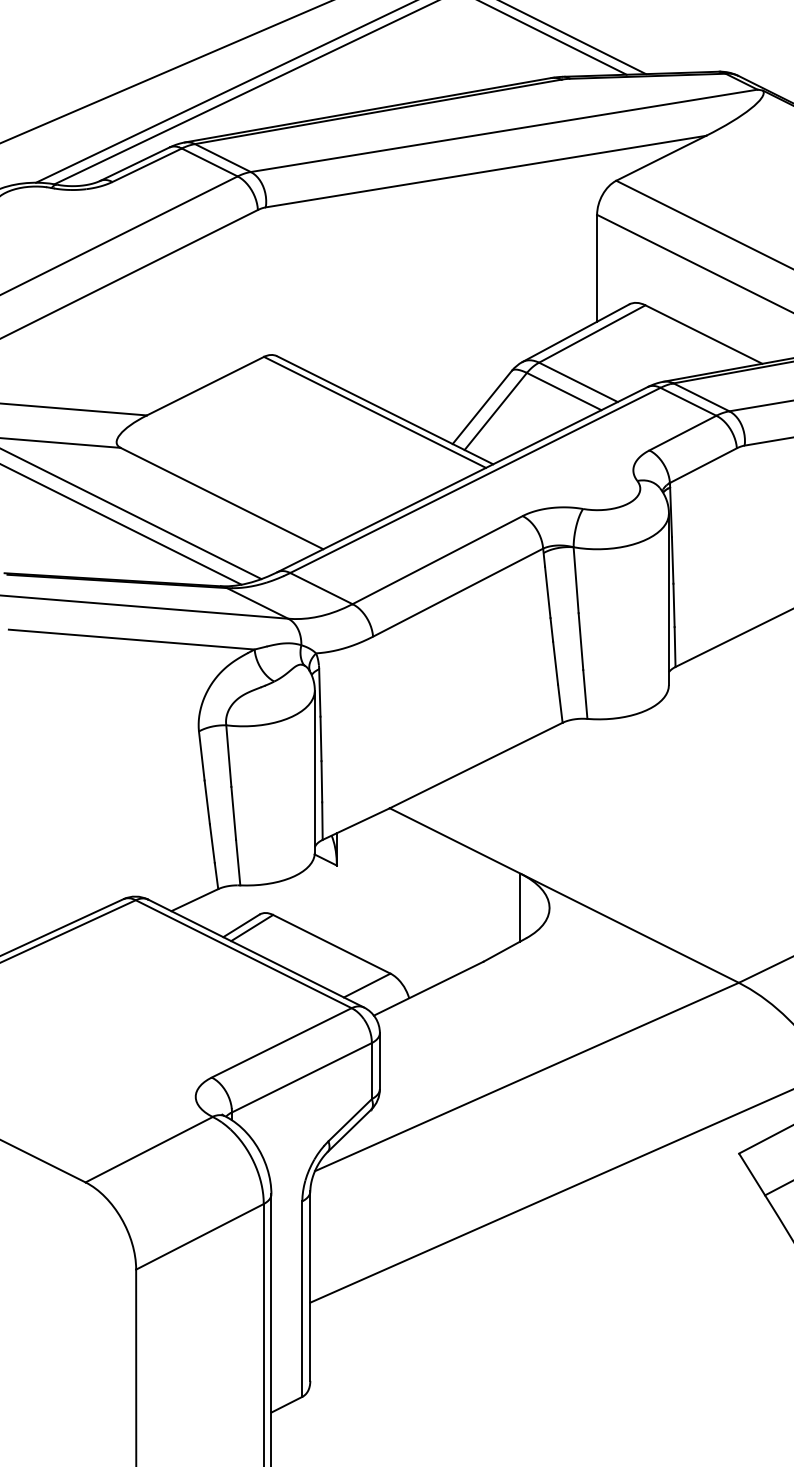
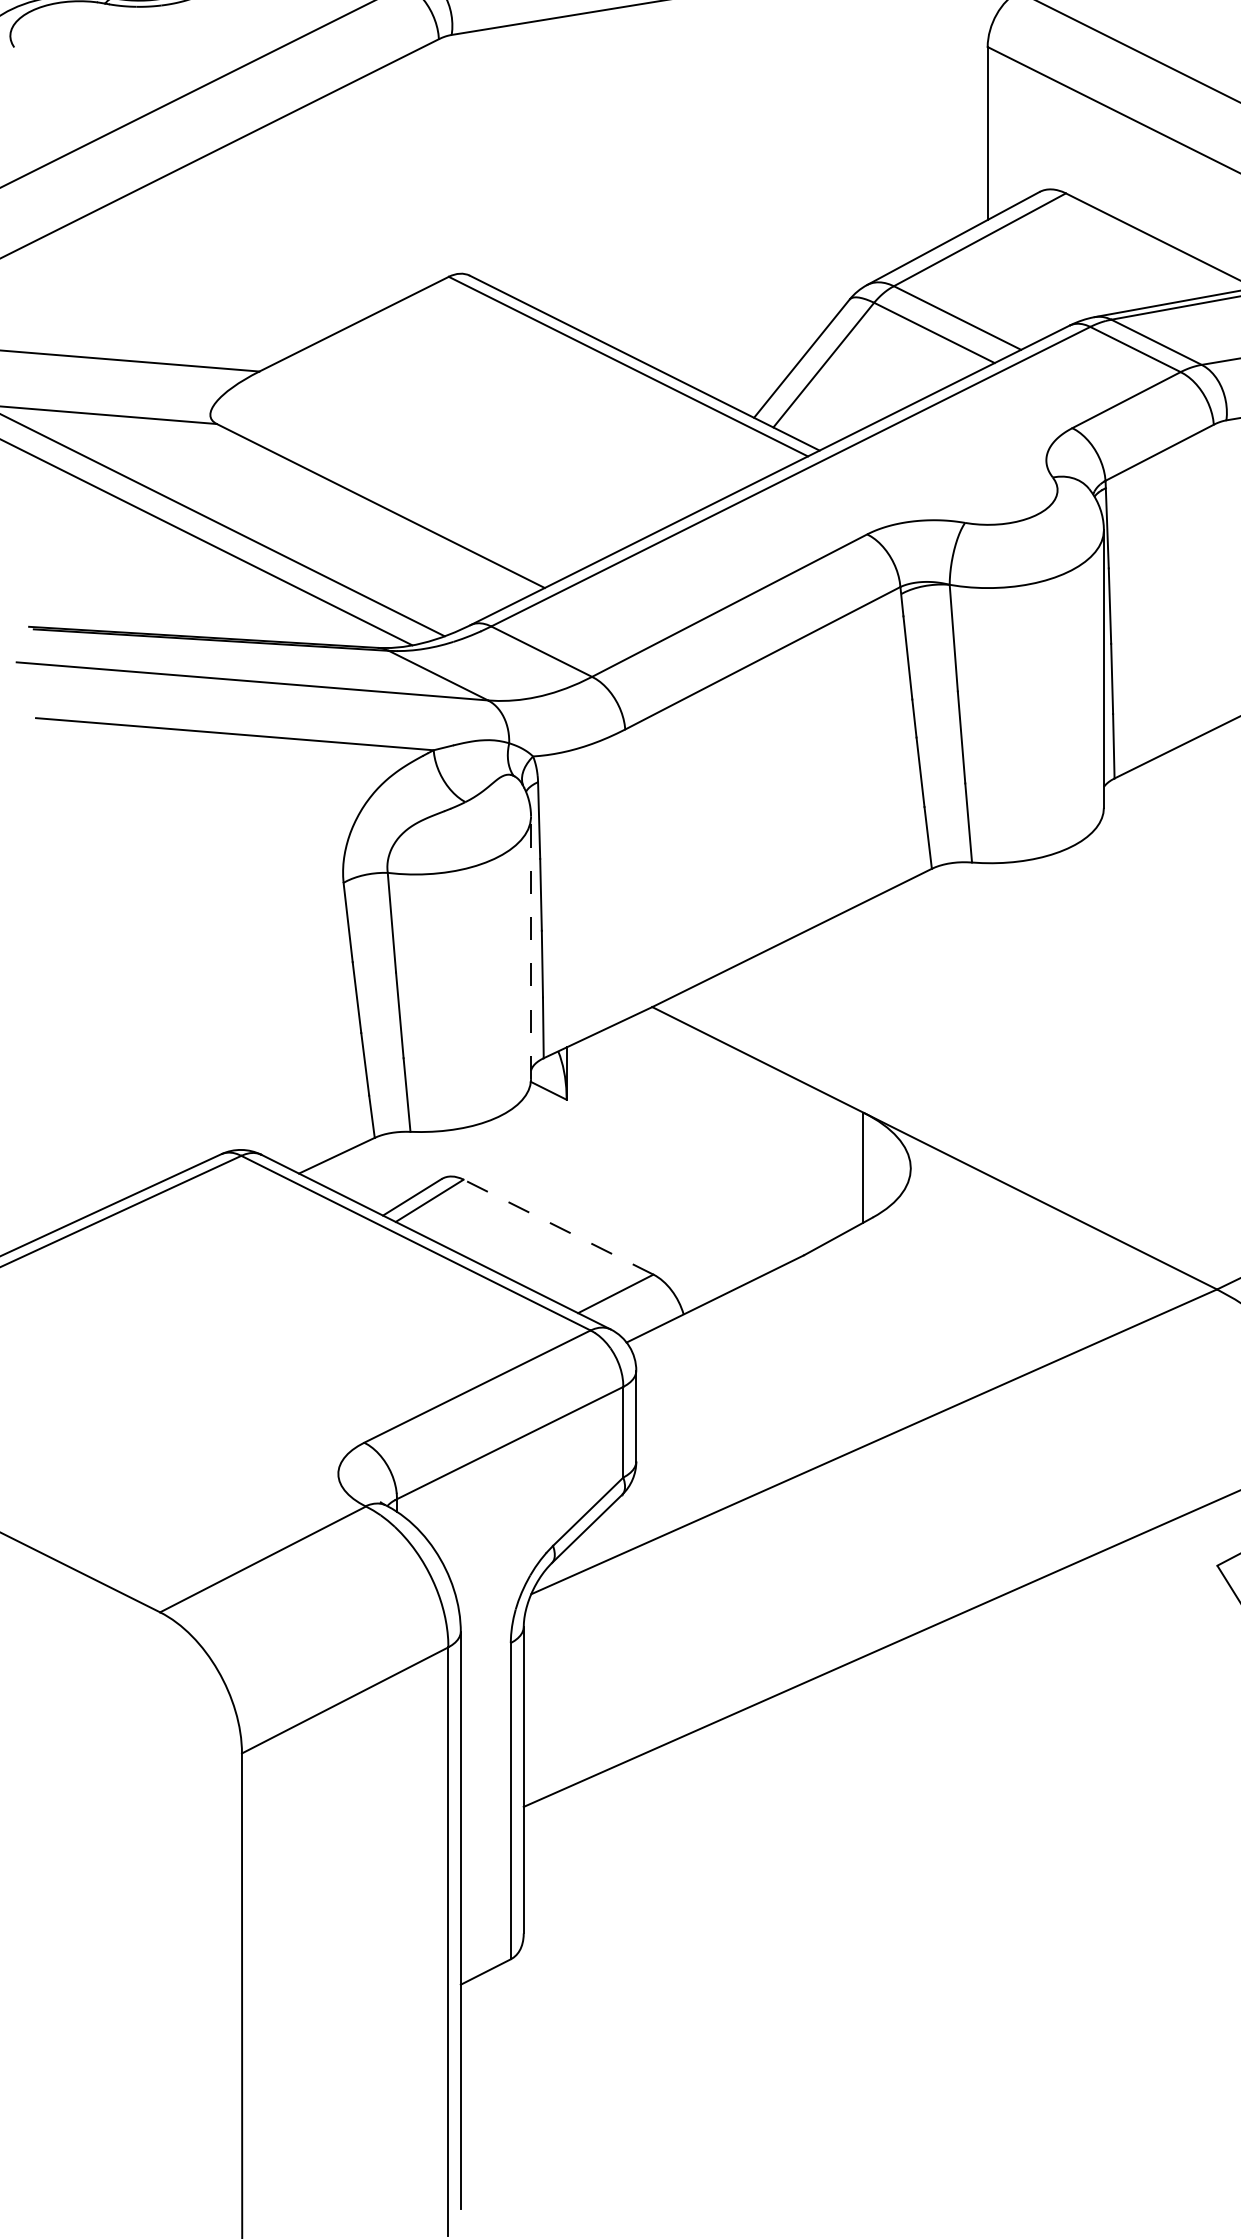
line: (314, 771) -> (530, 947), solid -> dashed
line: (331, 944) -> (557, 1227), solid -> dashed

